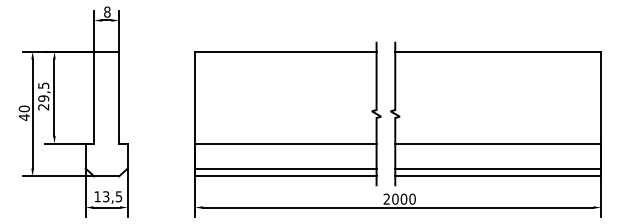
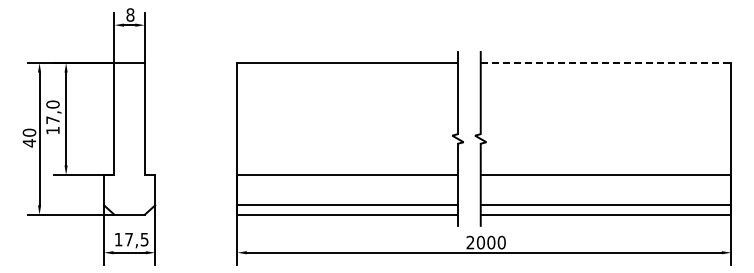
line: (498, 52) -> (606, 63), solid -> dashed
text: (43, 96) -> (52, 117), 29,5 -> 17,0
text: (105, 196) -> (128, 239), 13,5 -> 17,5

